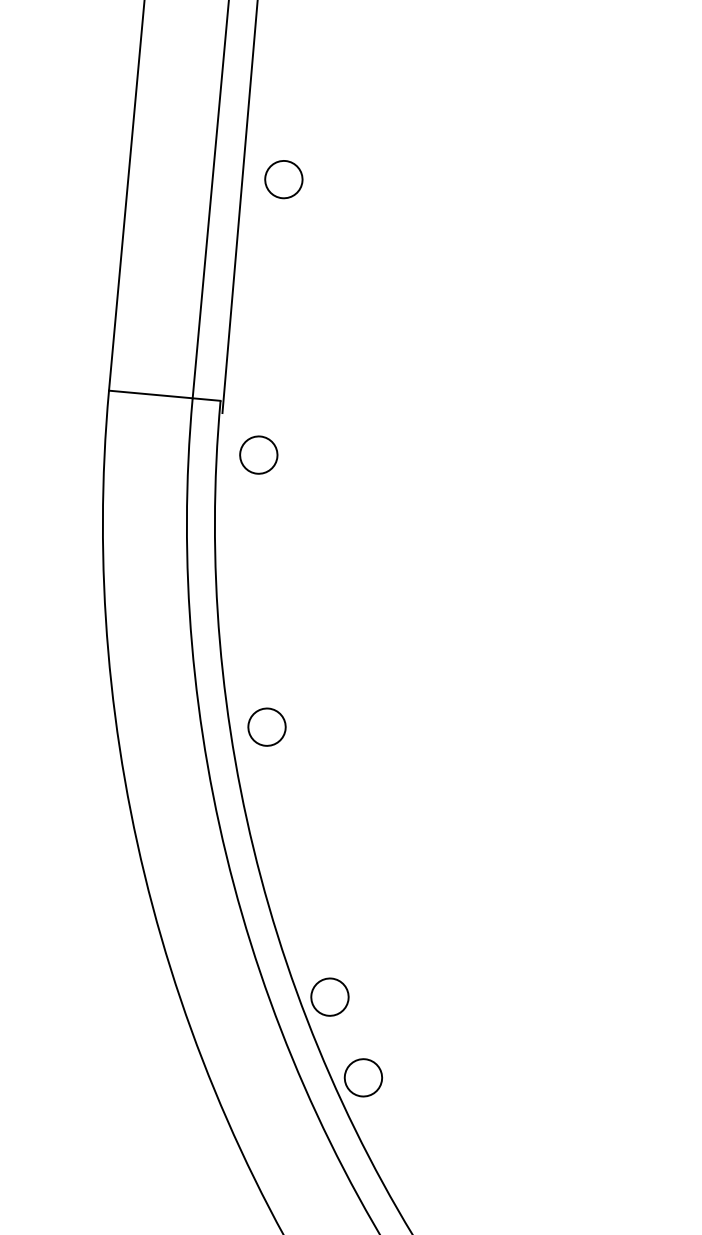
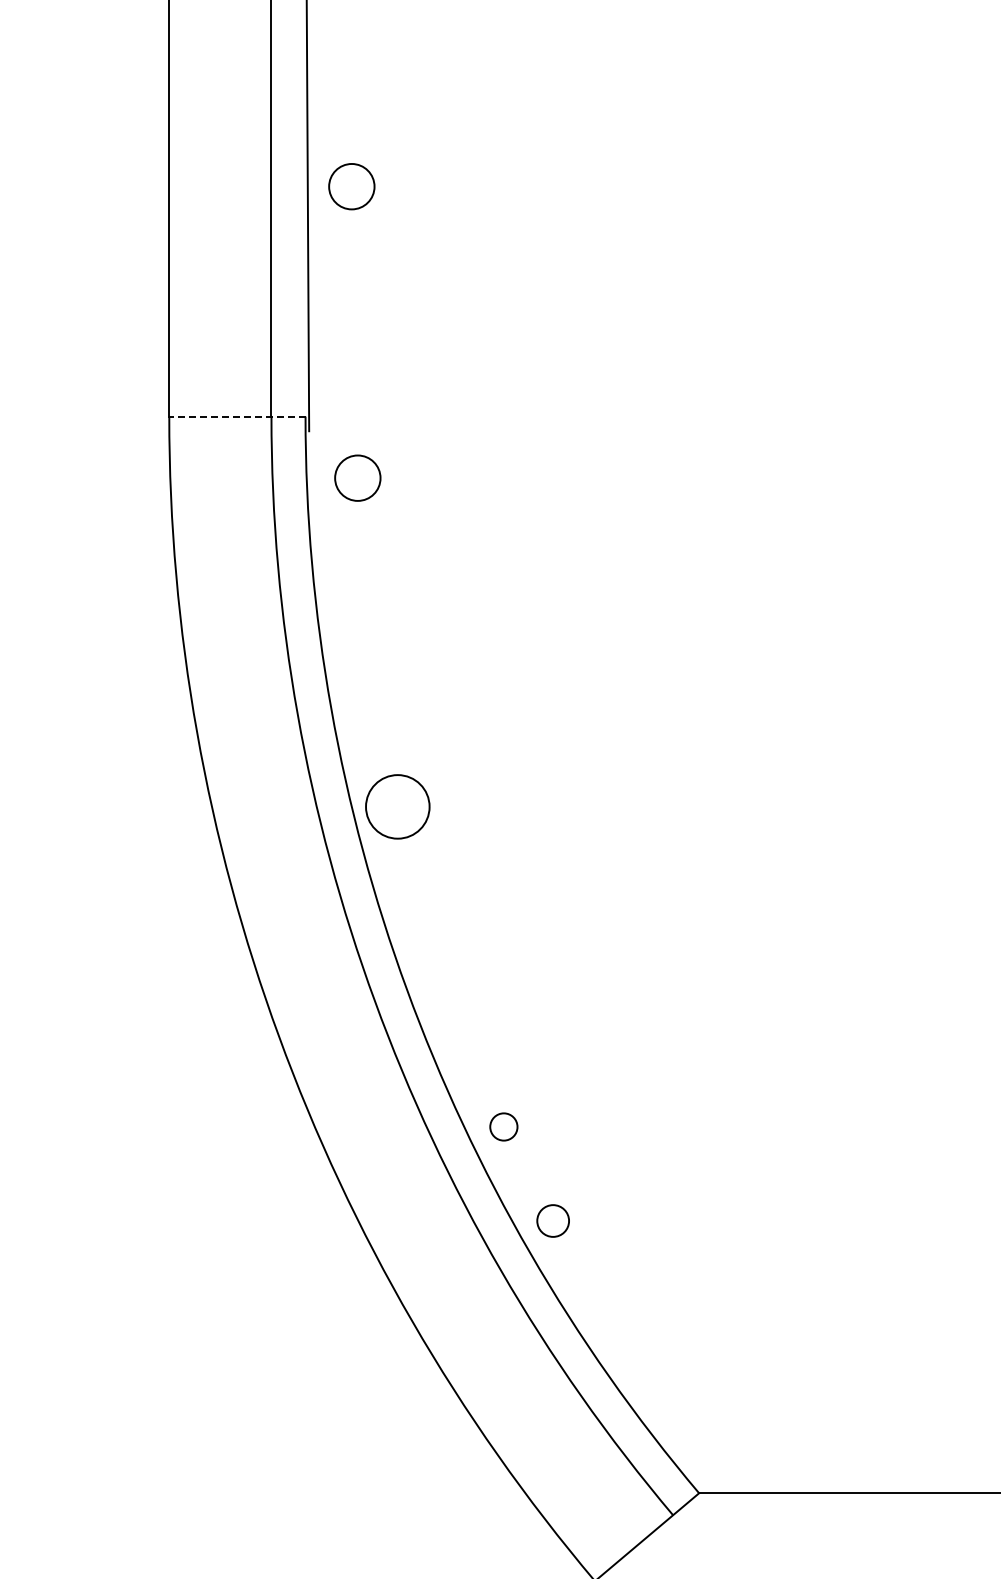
circle: (283, 179) -> (351, 186), moved
line: (164, 395) -> (236, 416), solid -> dashed
circle: (266, 726) -> (397, 806), size x1.4
circle: (329, 996) -> (503, 1126), size x0.6
circle: (362, 1077) -> (552, 1220), size x0.7

